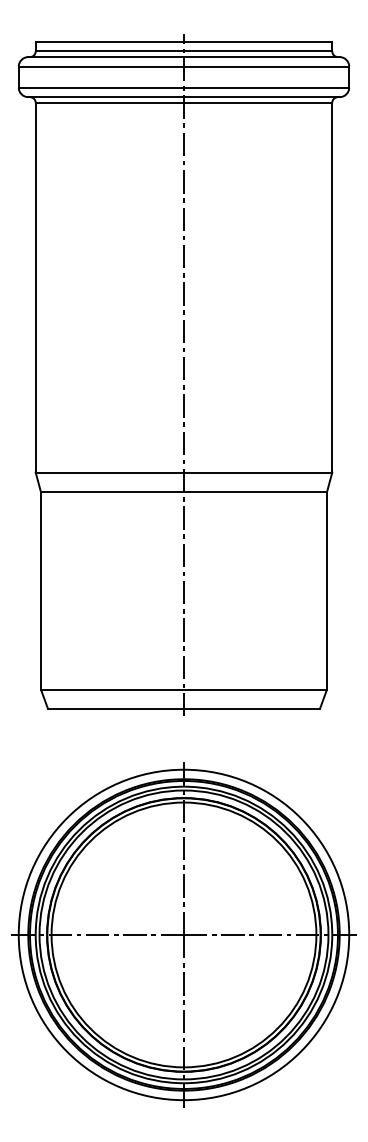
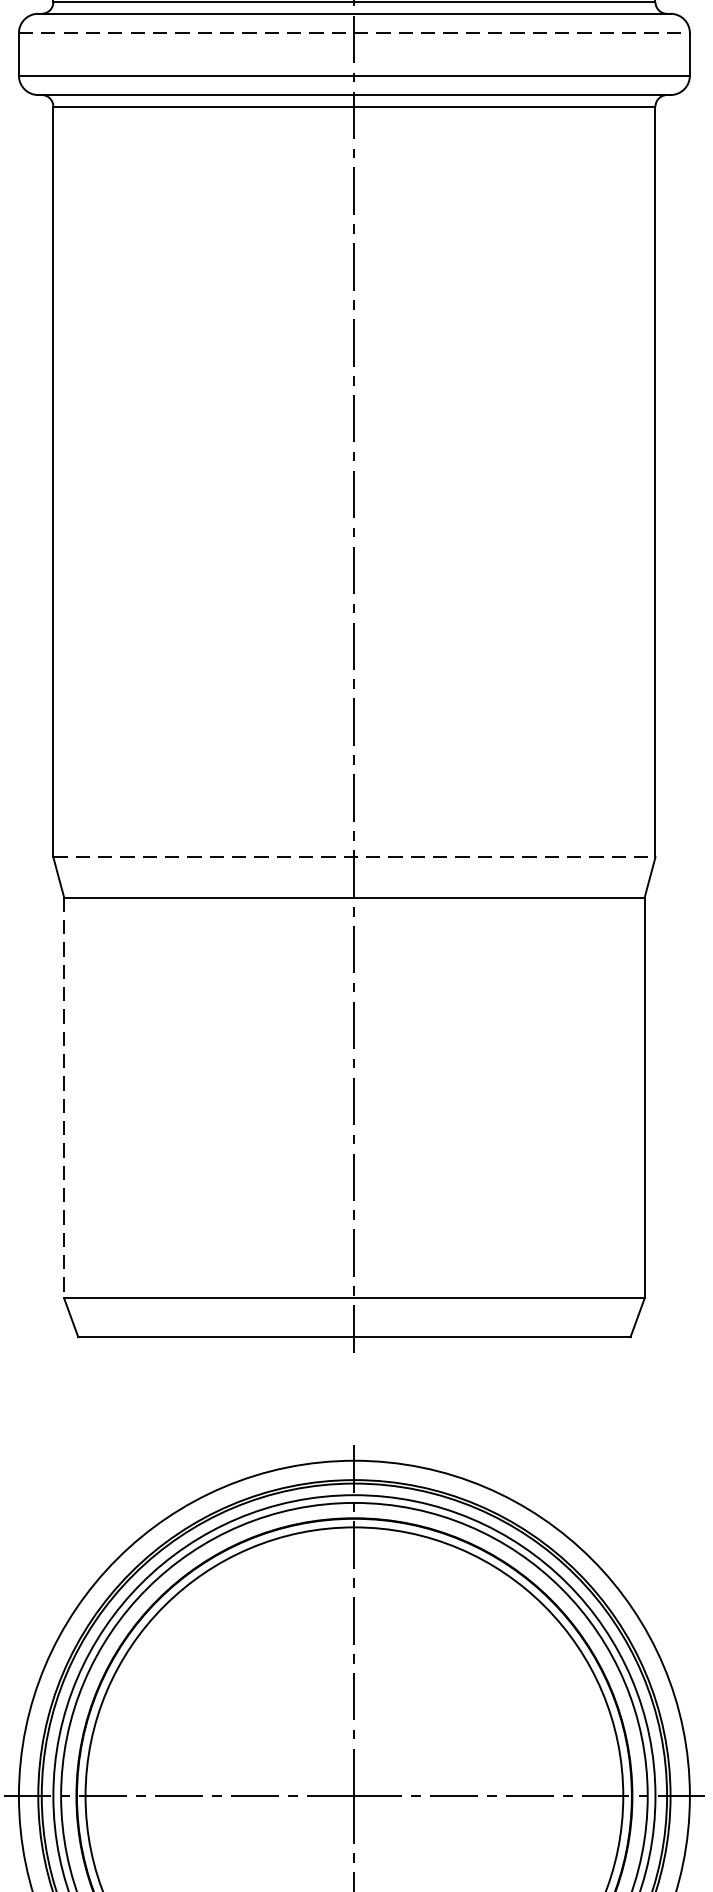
line: (184, 66) -> (355, 32), solid -> dashed
line: (184, 472) -> (355, 857), solid -> dashed
line: (41, 591) -> (65, 1098), solid -> dashed

